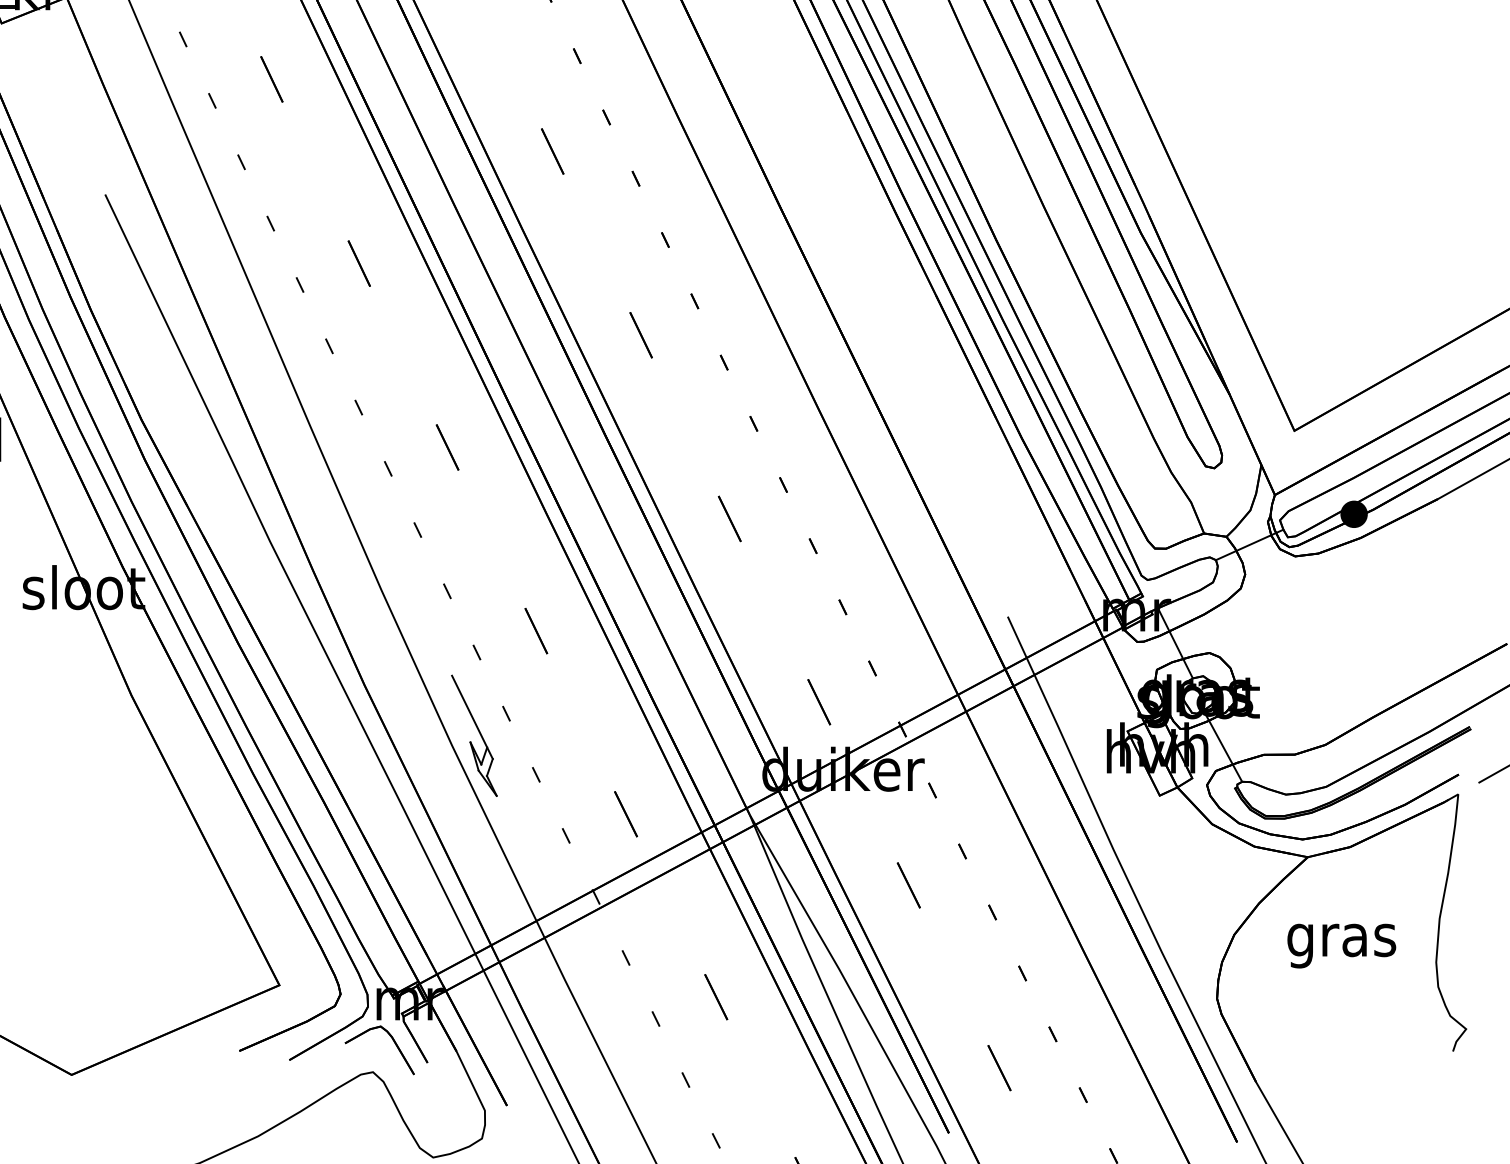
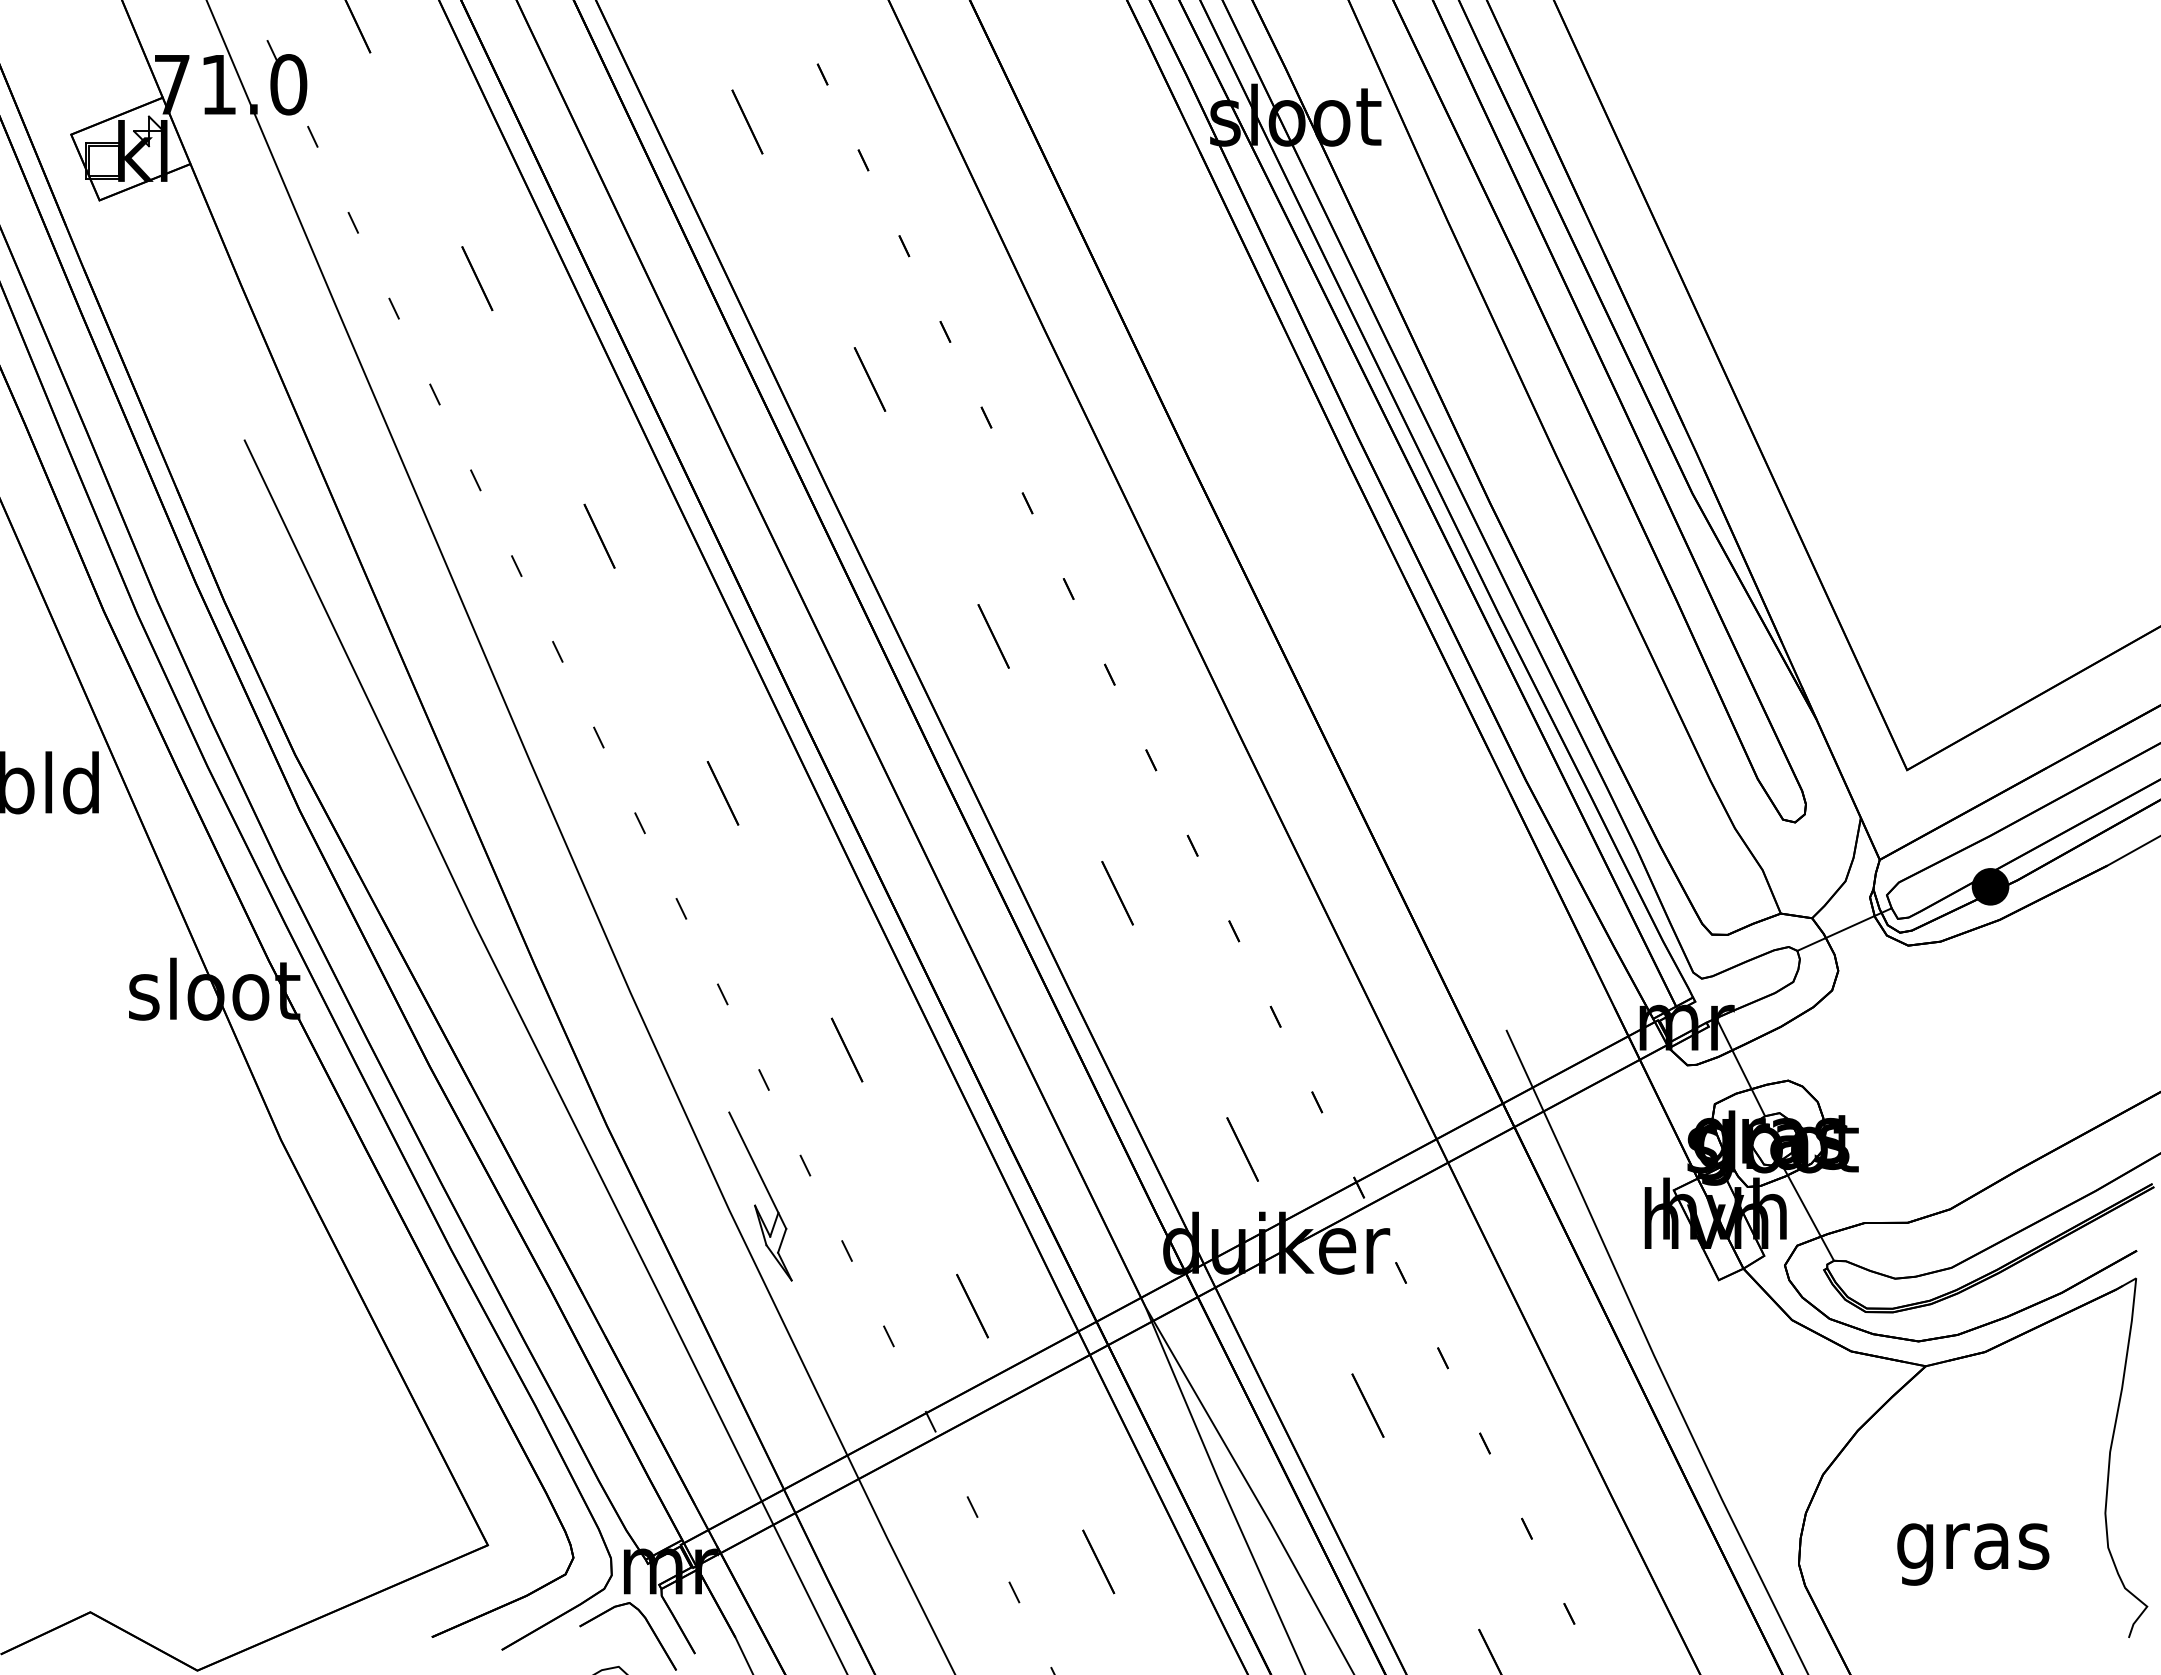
text: (1341, 946) -> (1973, 1554), moved

